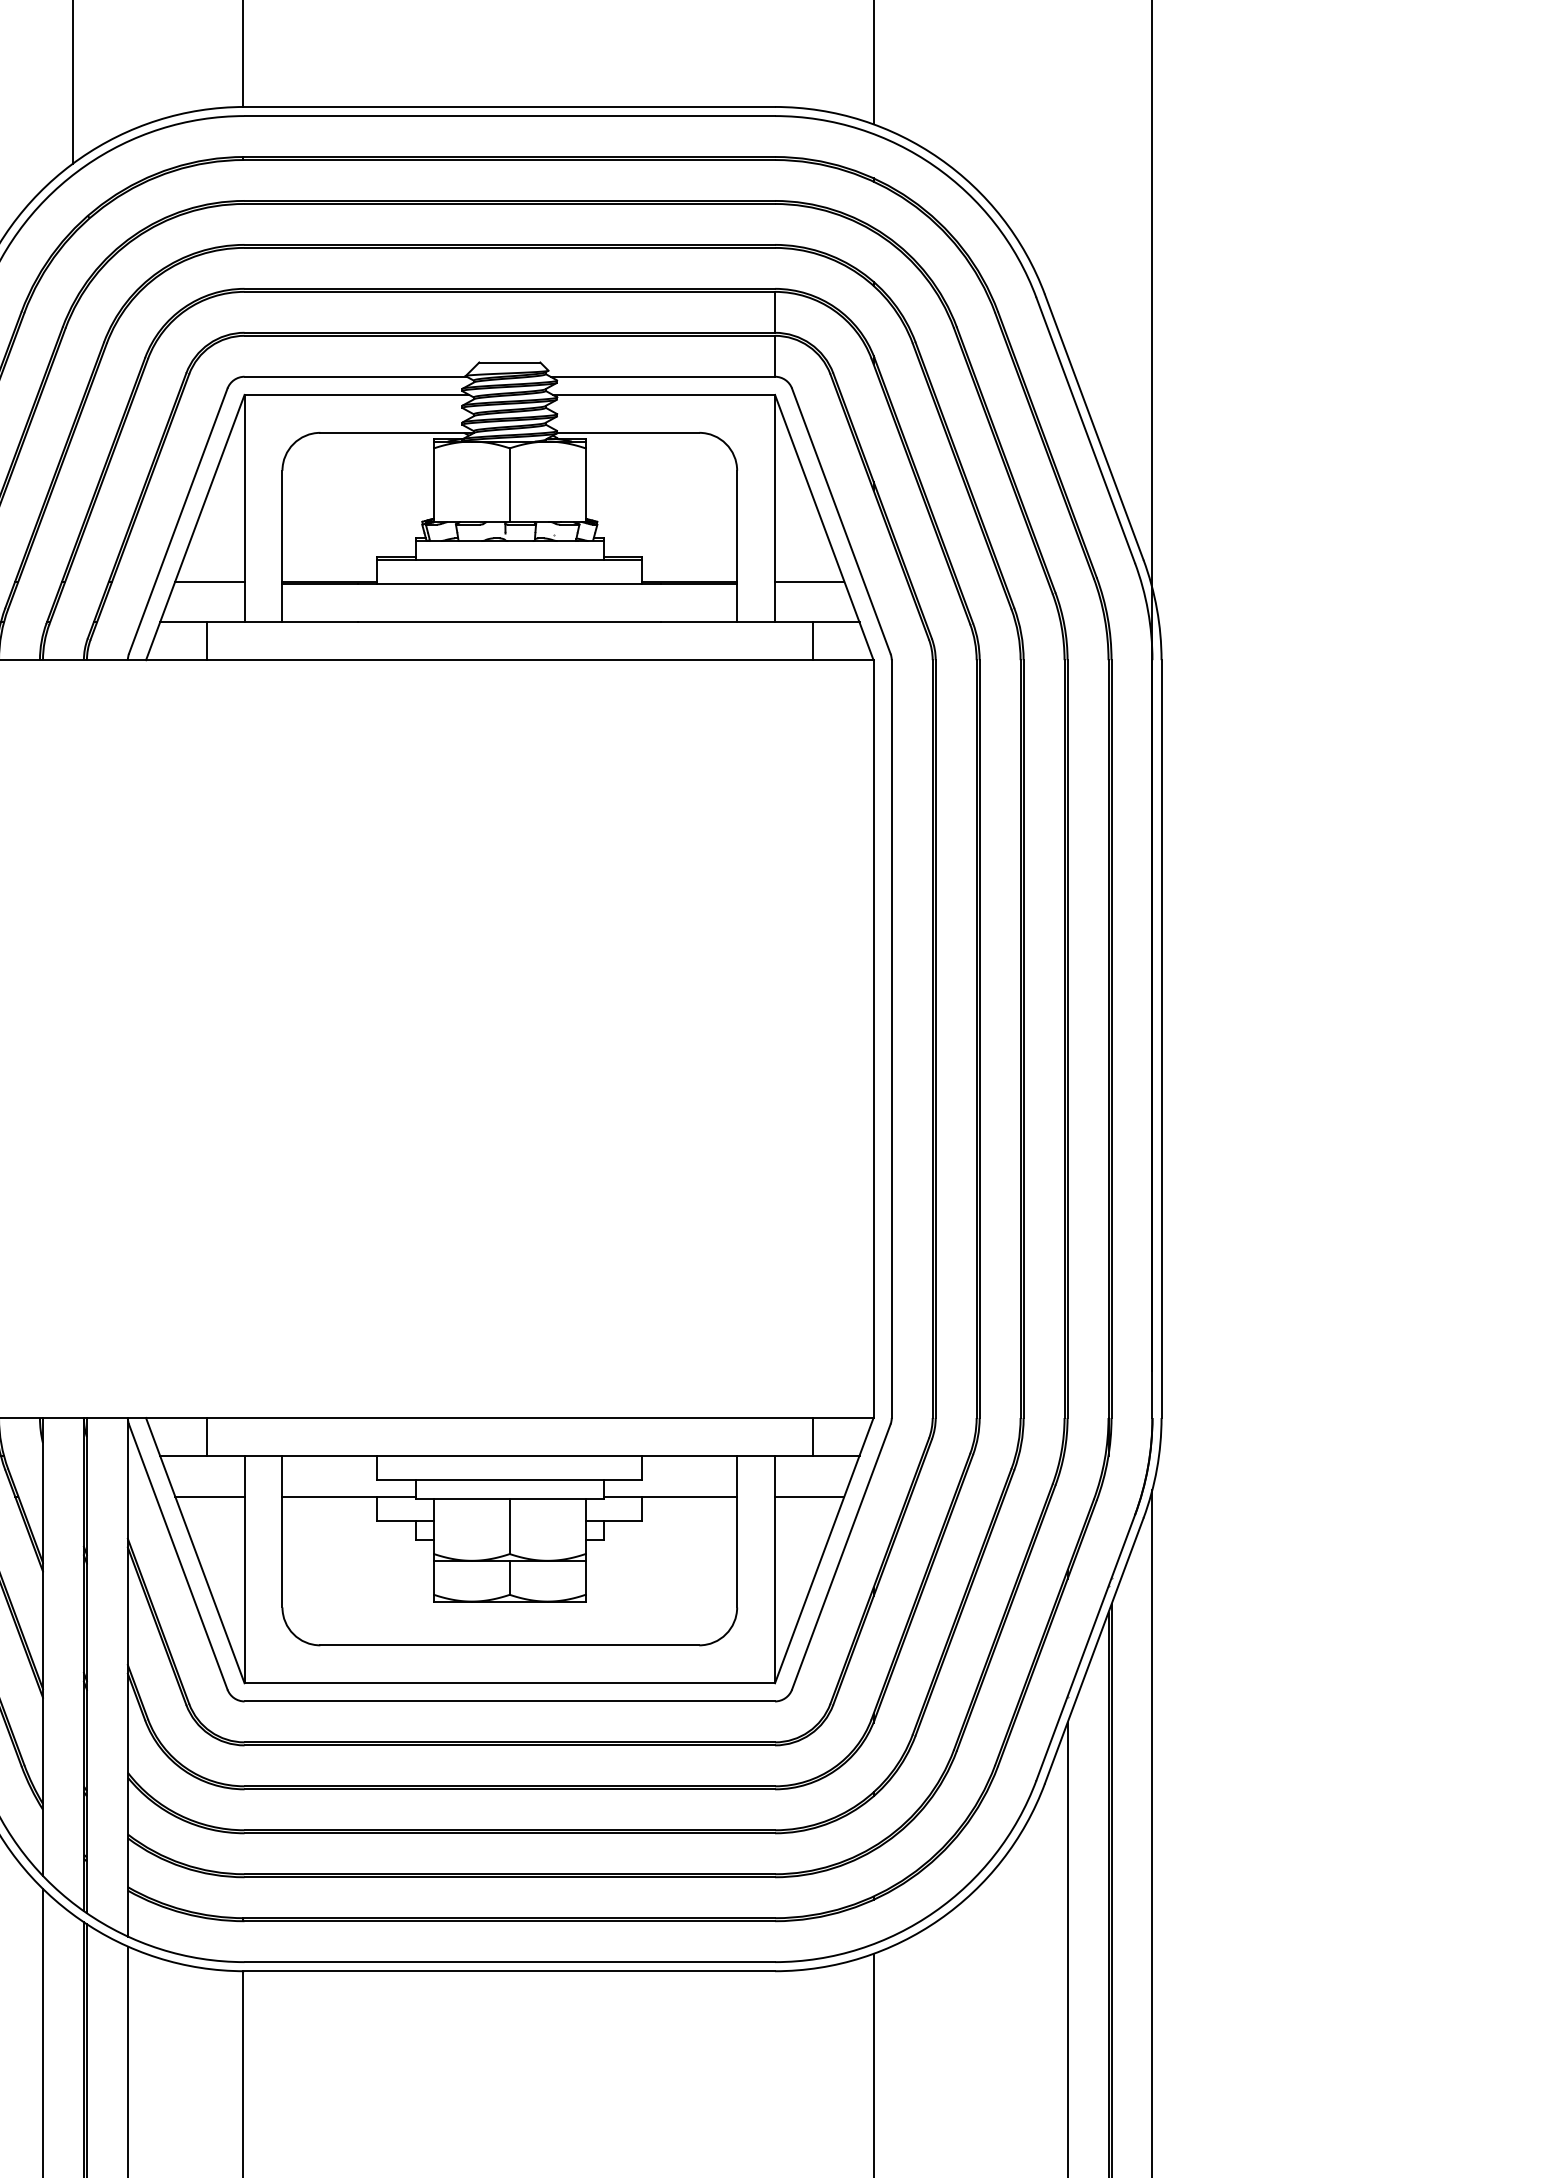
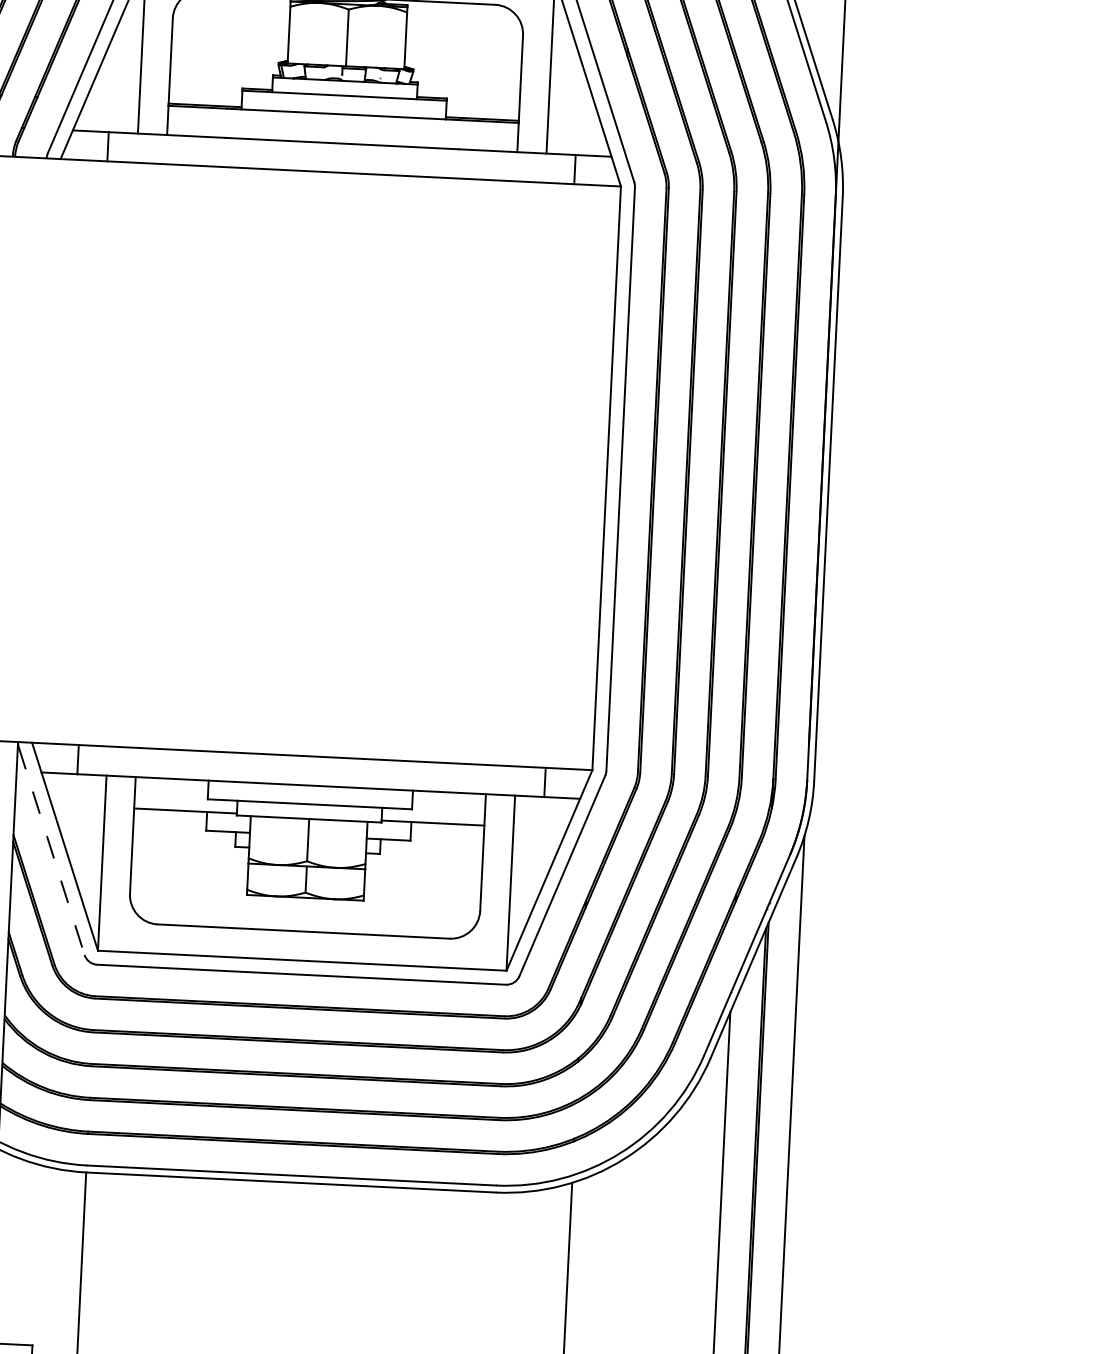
line: (209, 581) -> (112, 100), removed
line: (809, 581) -> (574, 123), removed
line: (209, 1496) -> (78, 805), removed
line: (809, 1496) -> (540, 828), removed
line: (178, 1557) -> (51, 851), solid -> dashed

